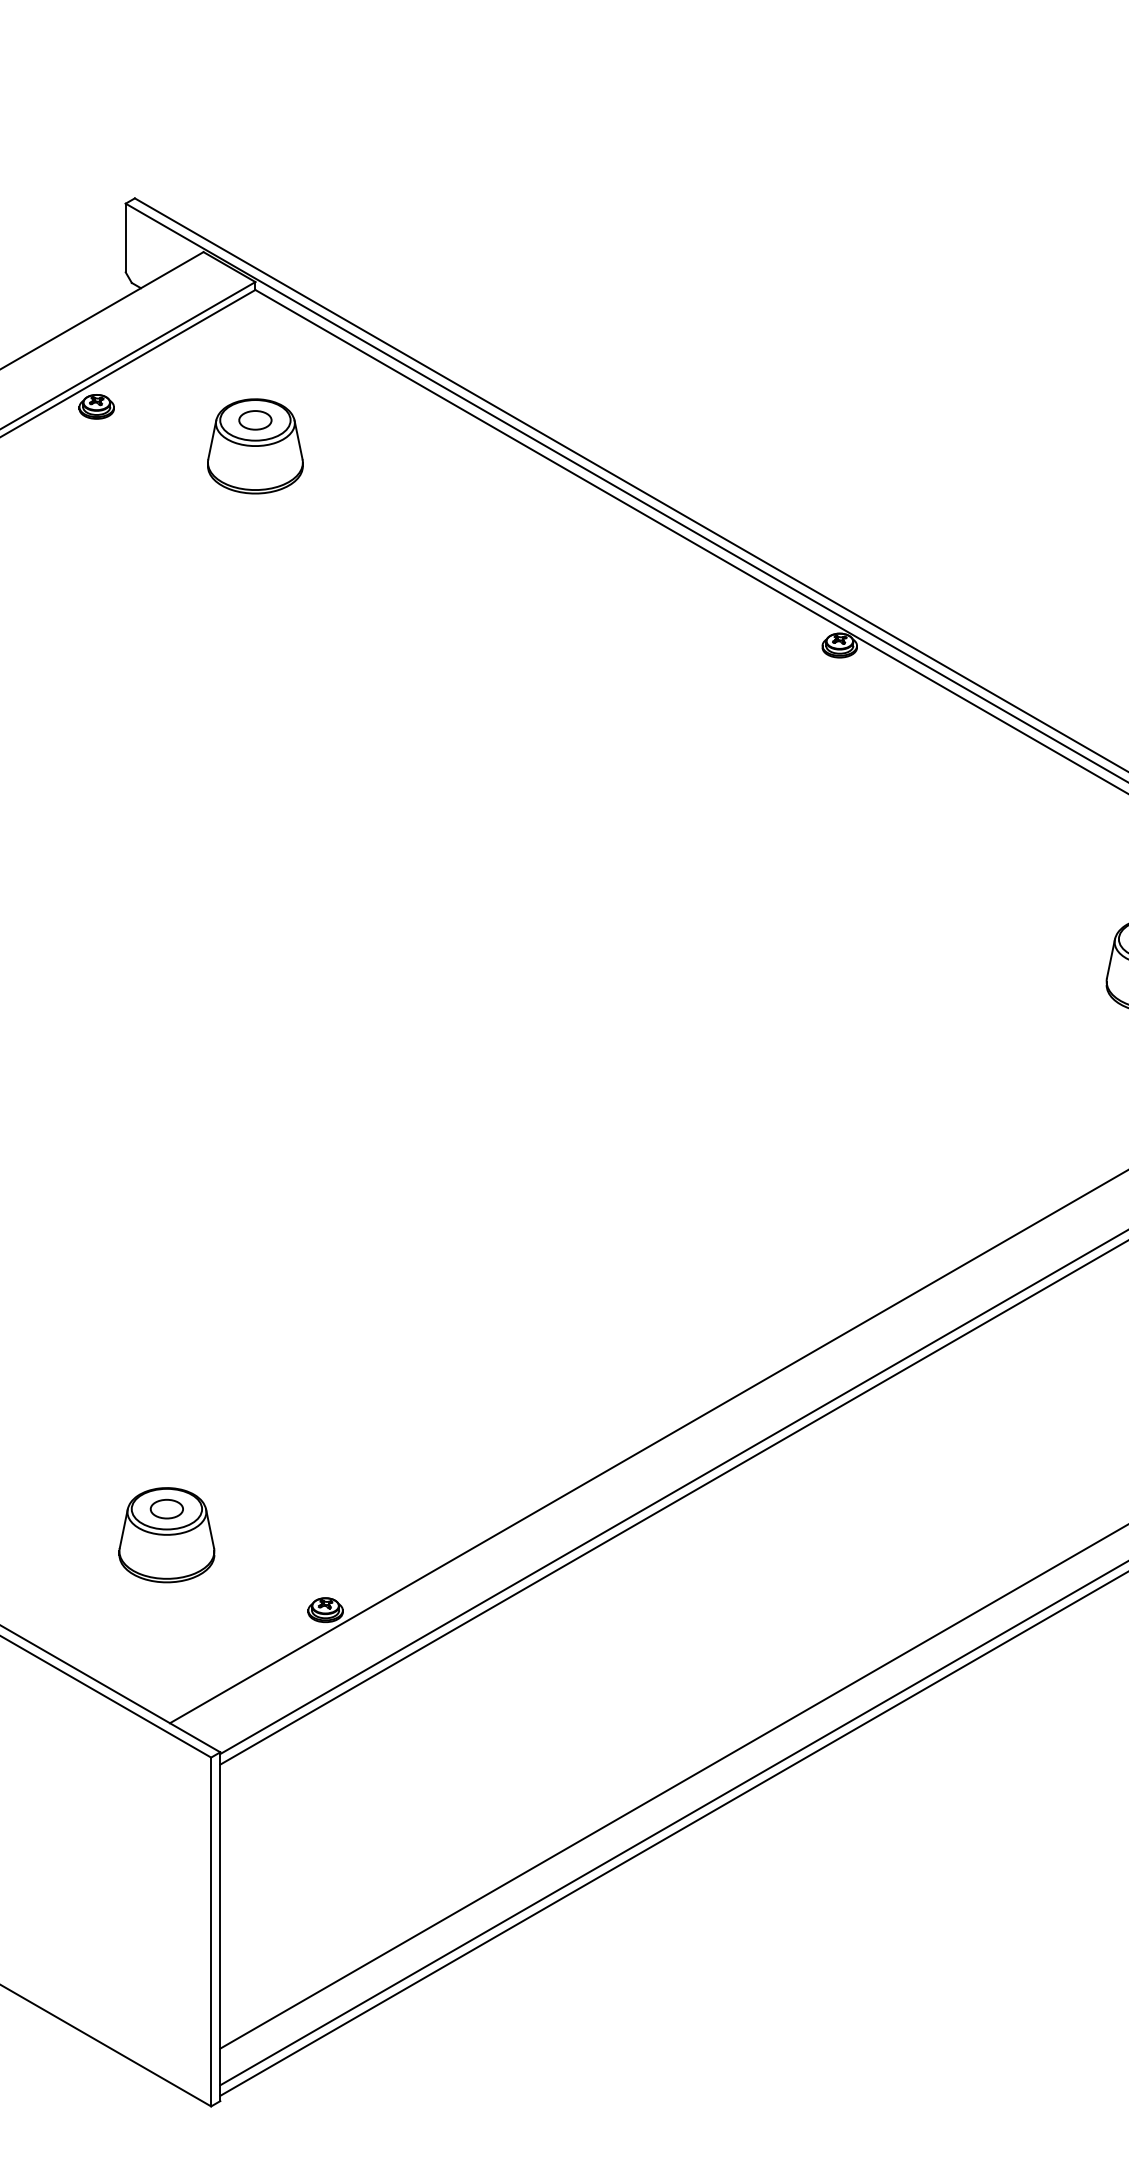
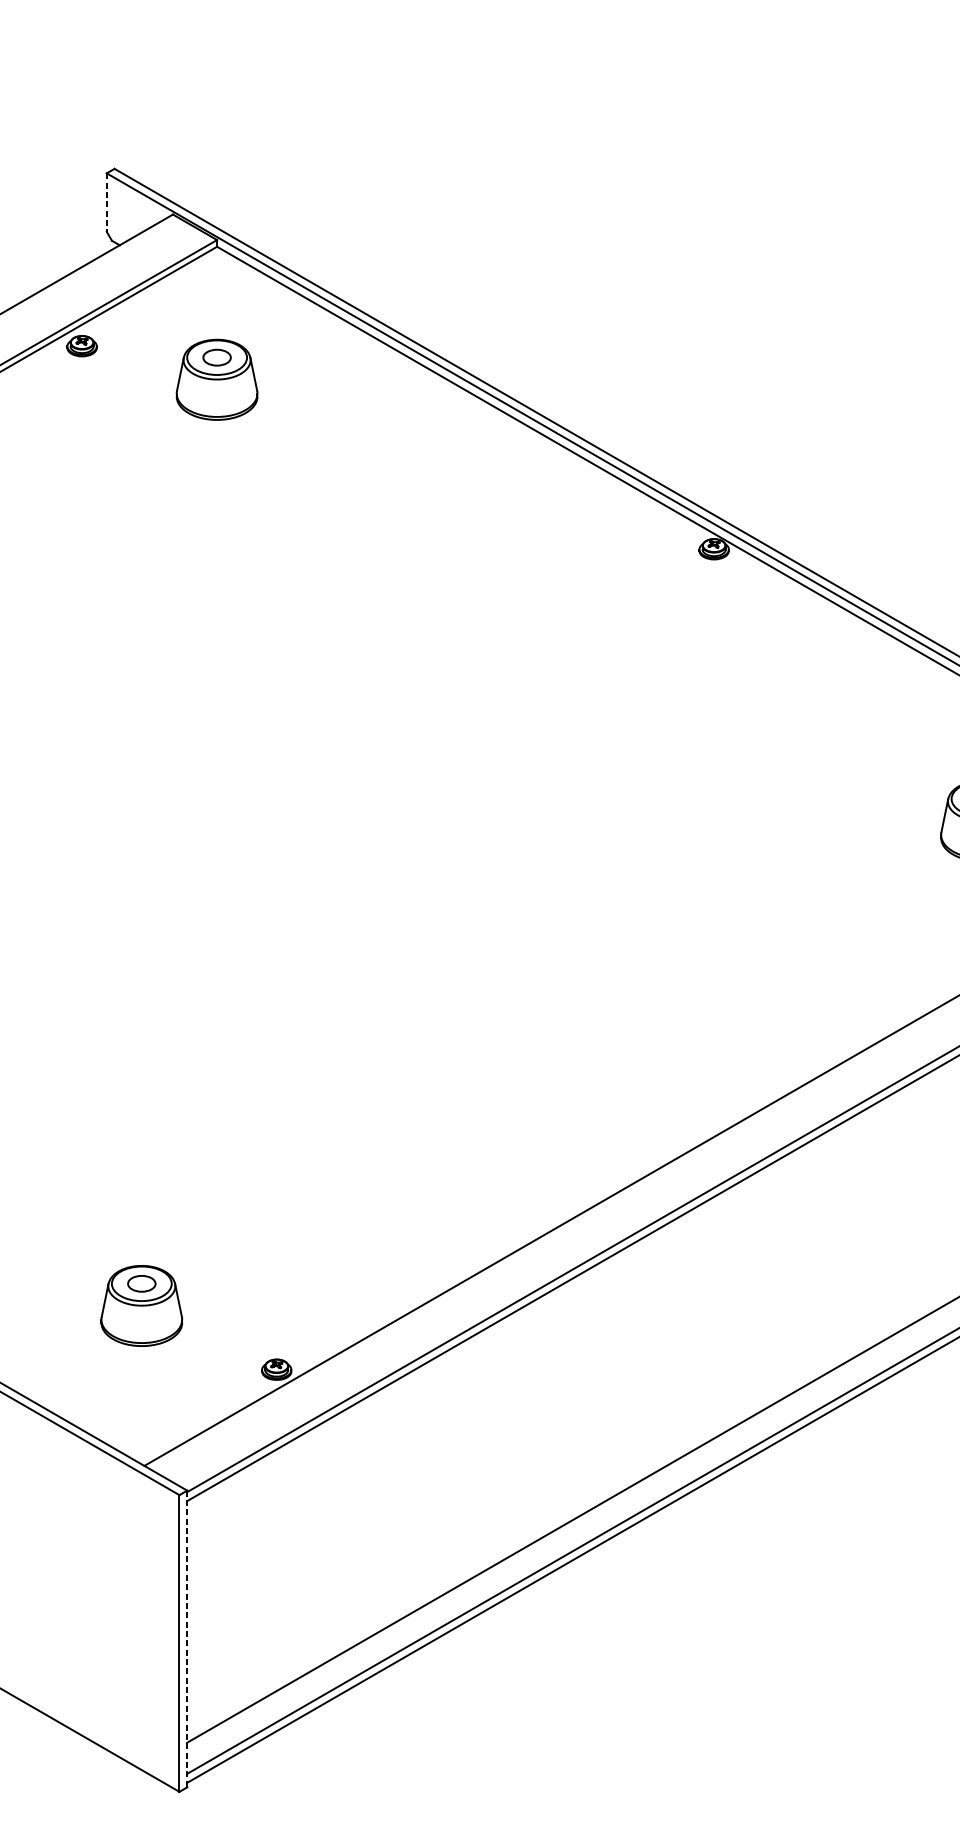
line: (125, 238) -> (106, 202), solid -> dashed
line: (220, 1927) -> (187, 1639), solid -> dashed

